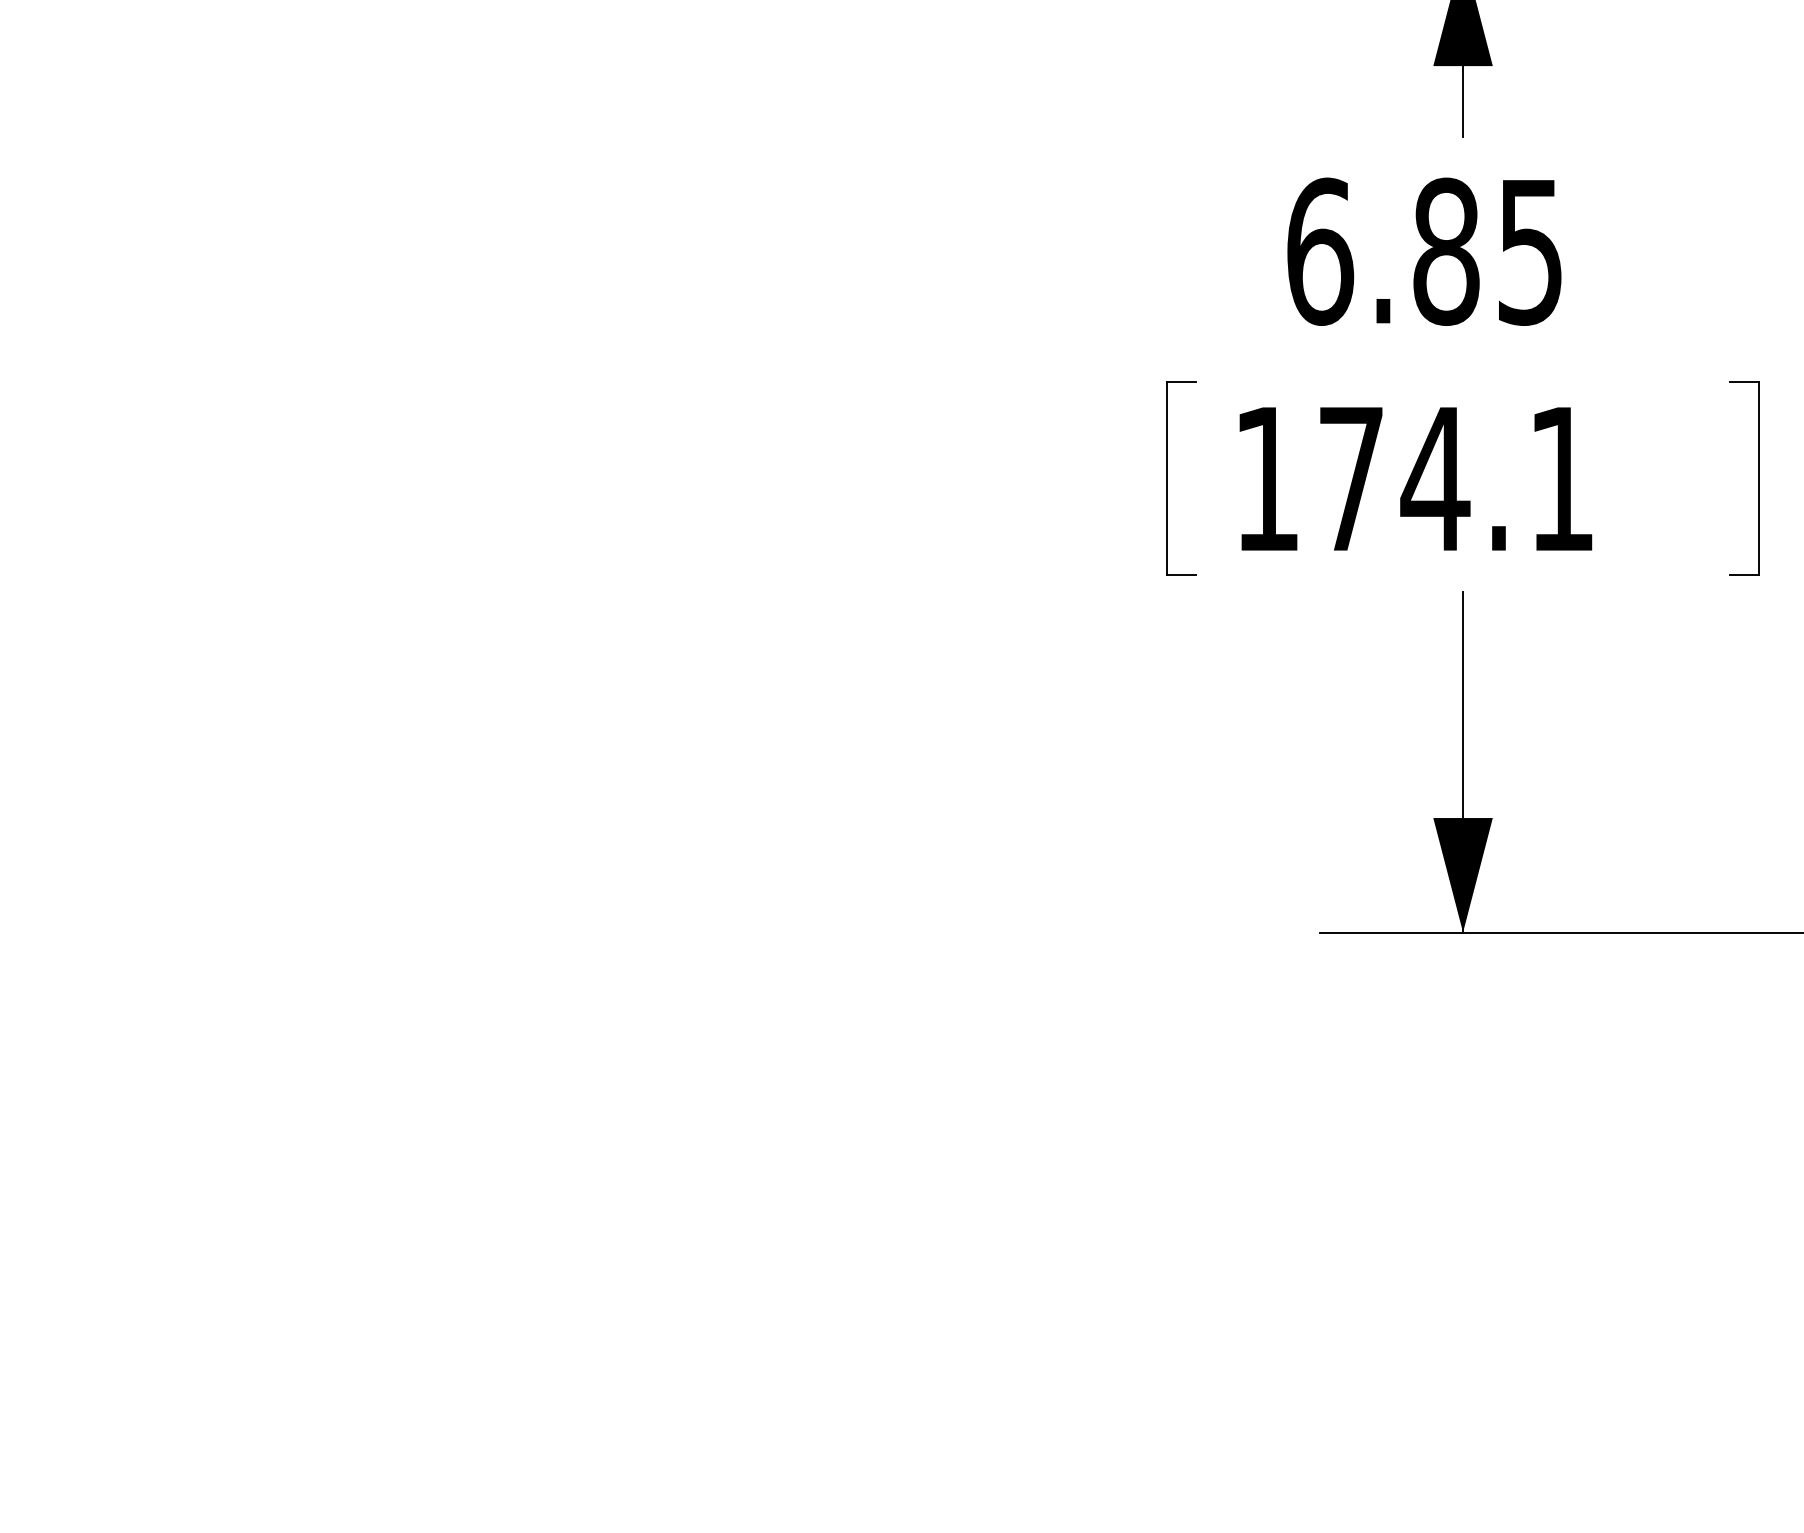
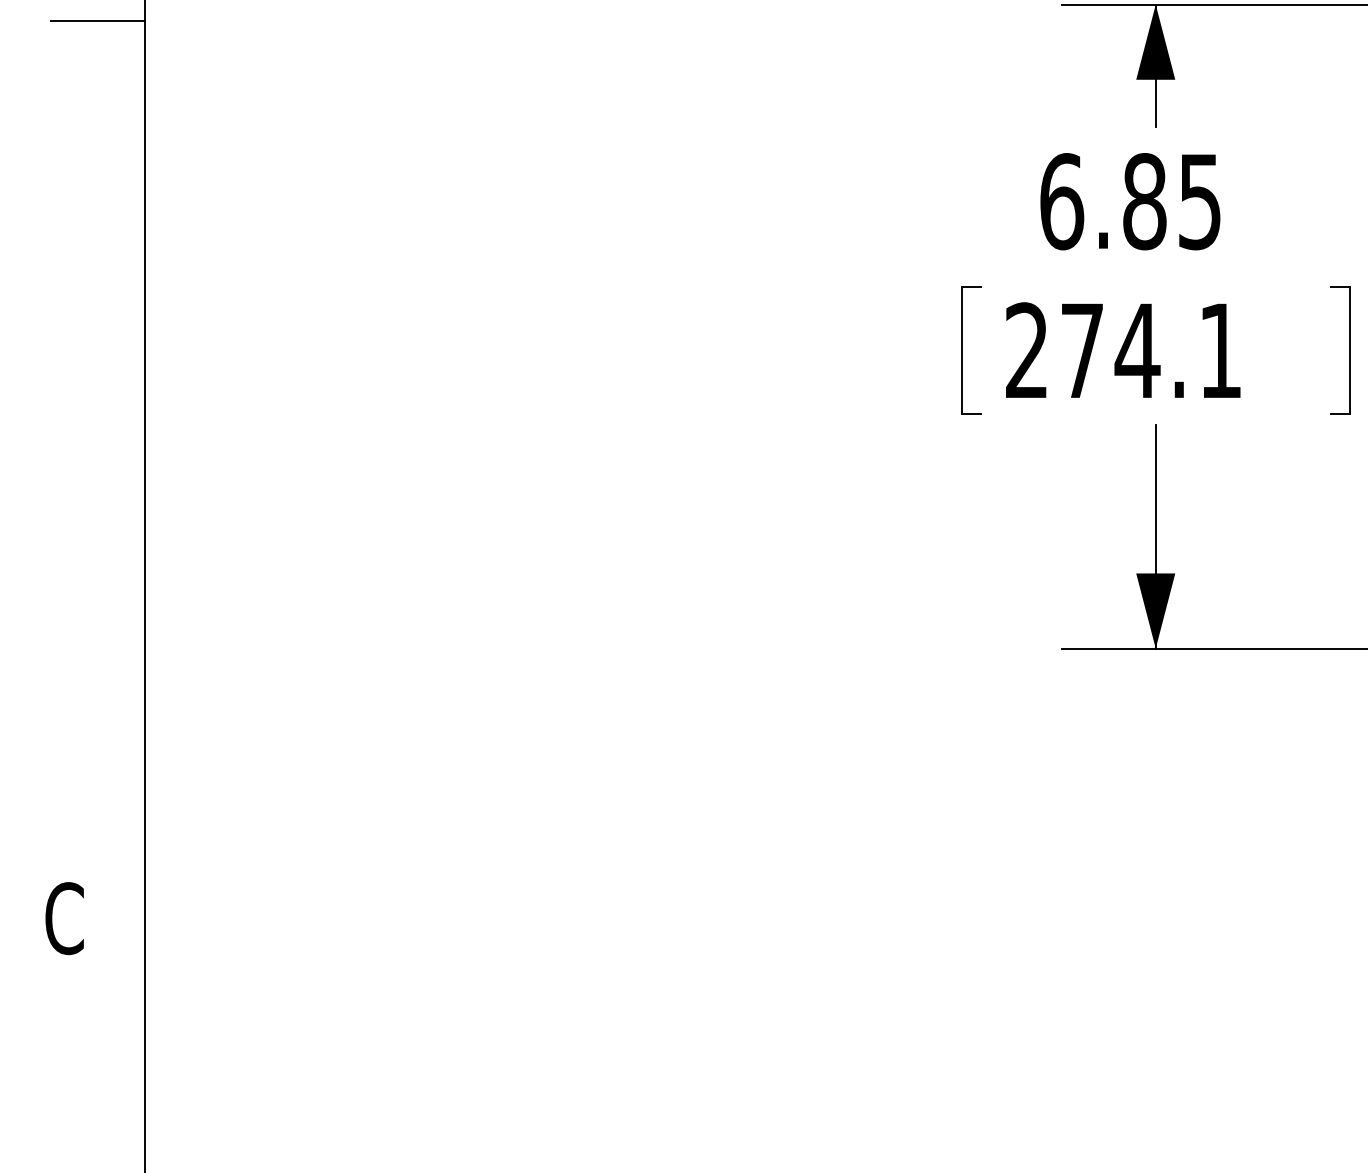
text: (1266, 476) -> (1026, 349), 174.1 -> 274.1

